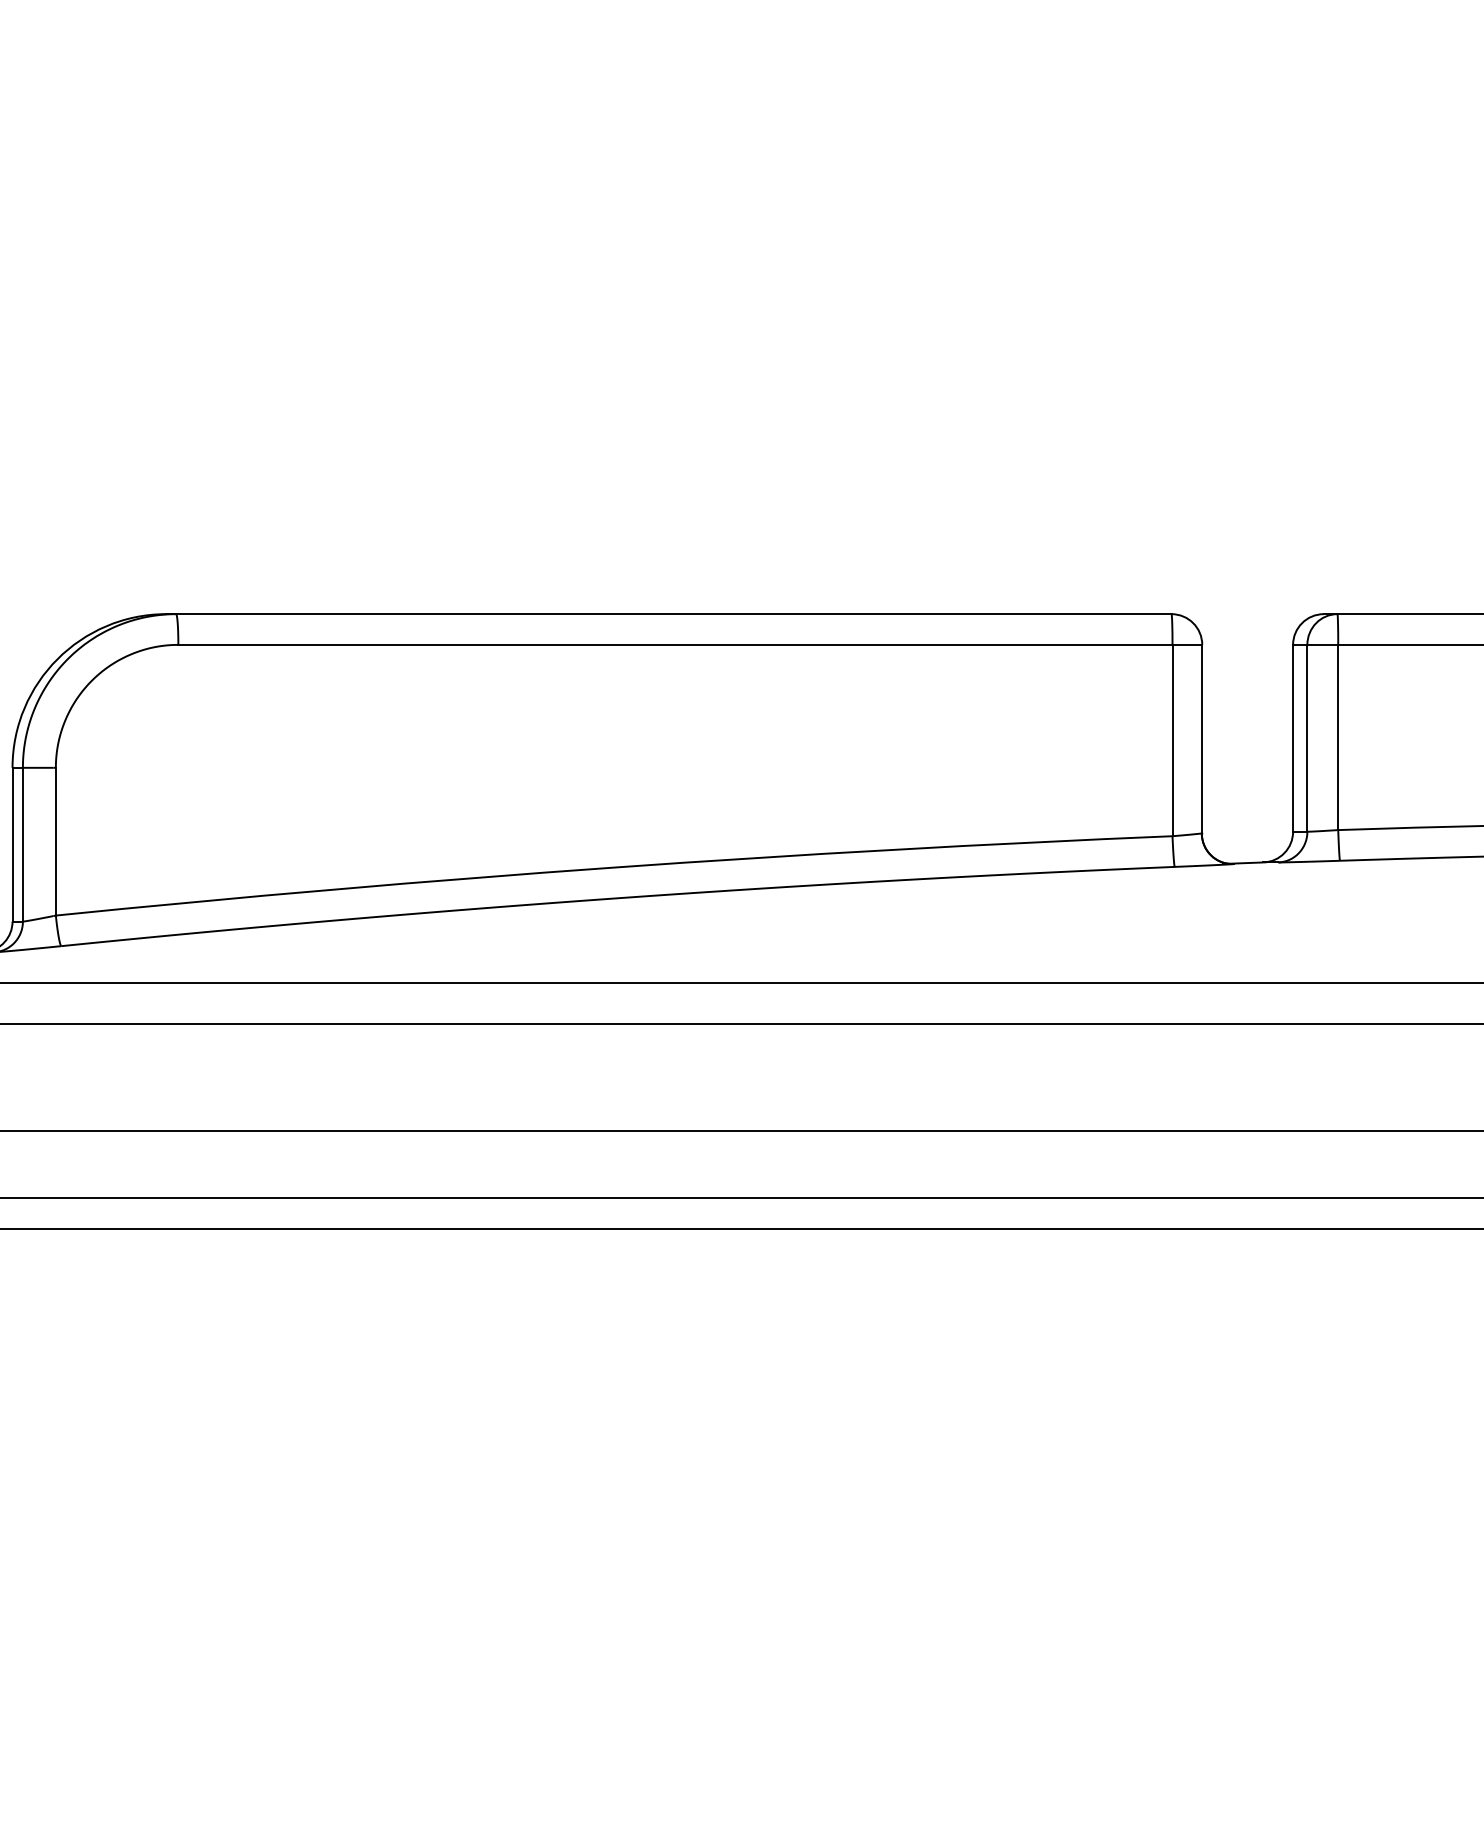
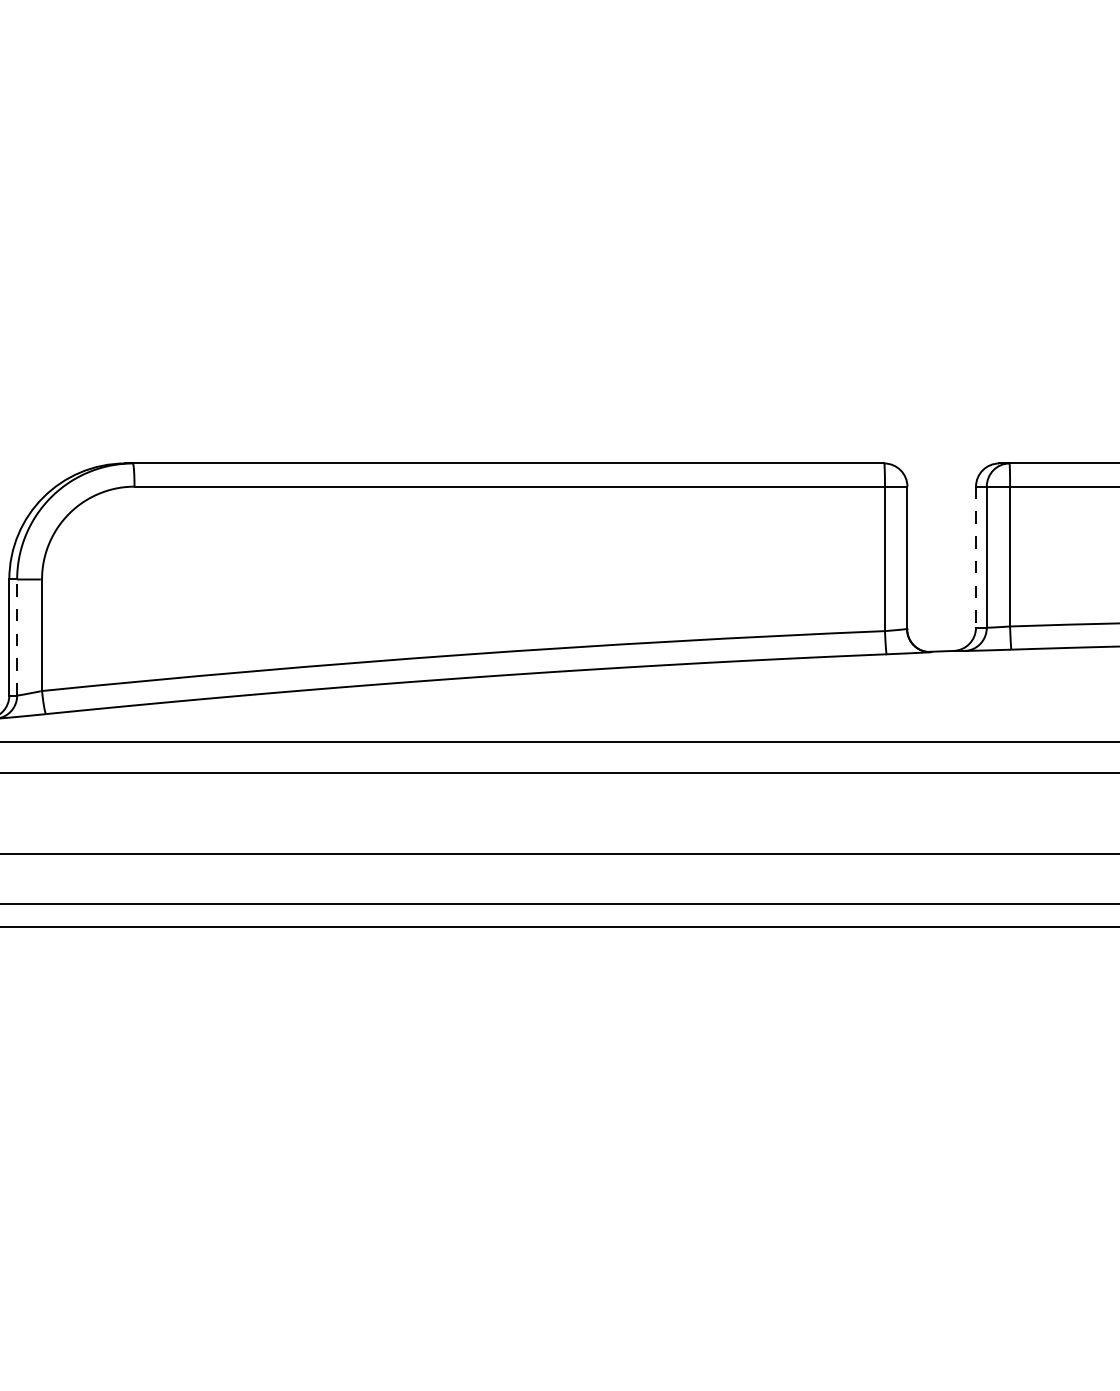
line: (1293, 738) -> (976, 557), solid -> dashed
line: (23, 844) -> (17, 637), solid -> dashed

